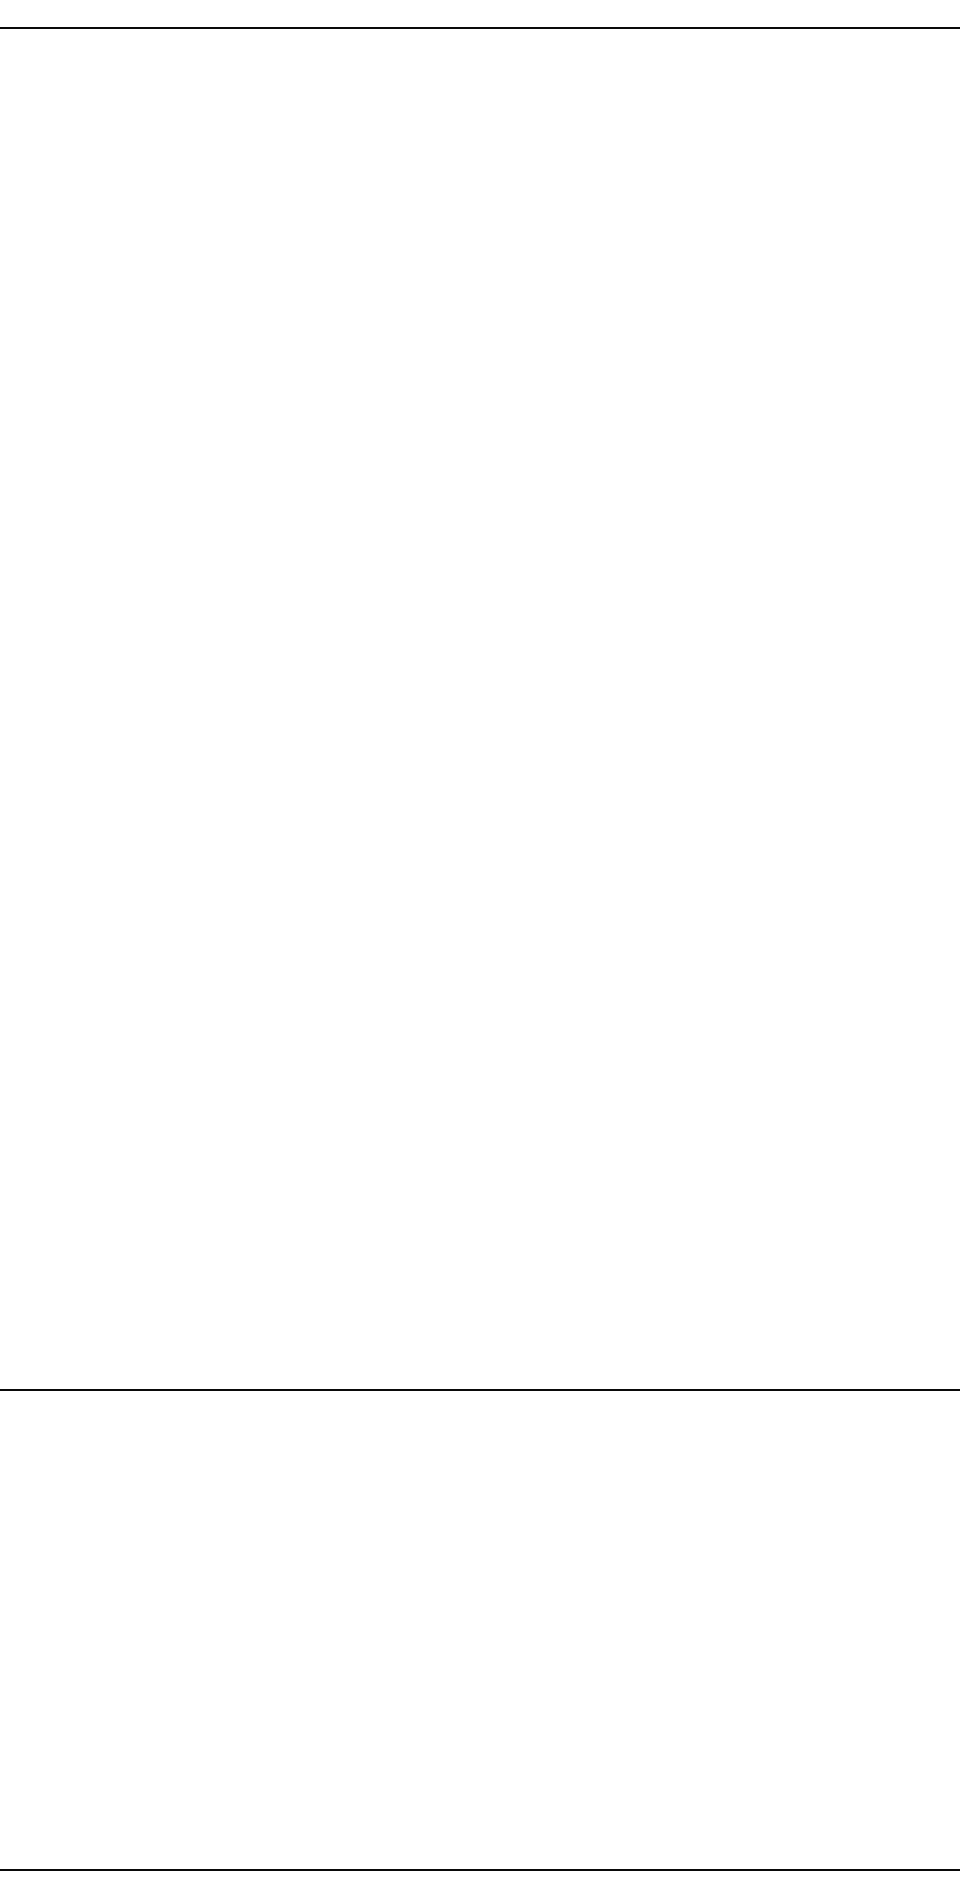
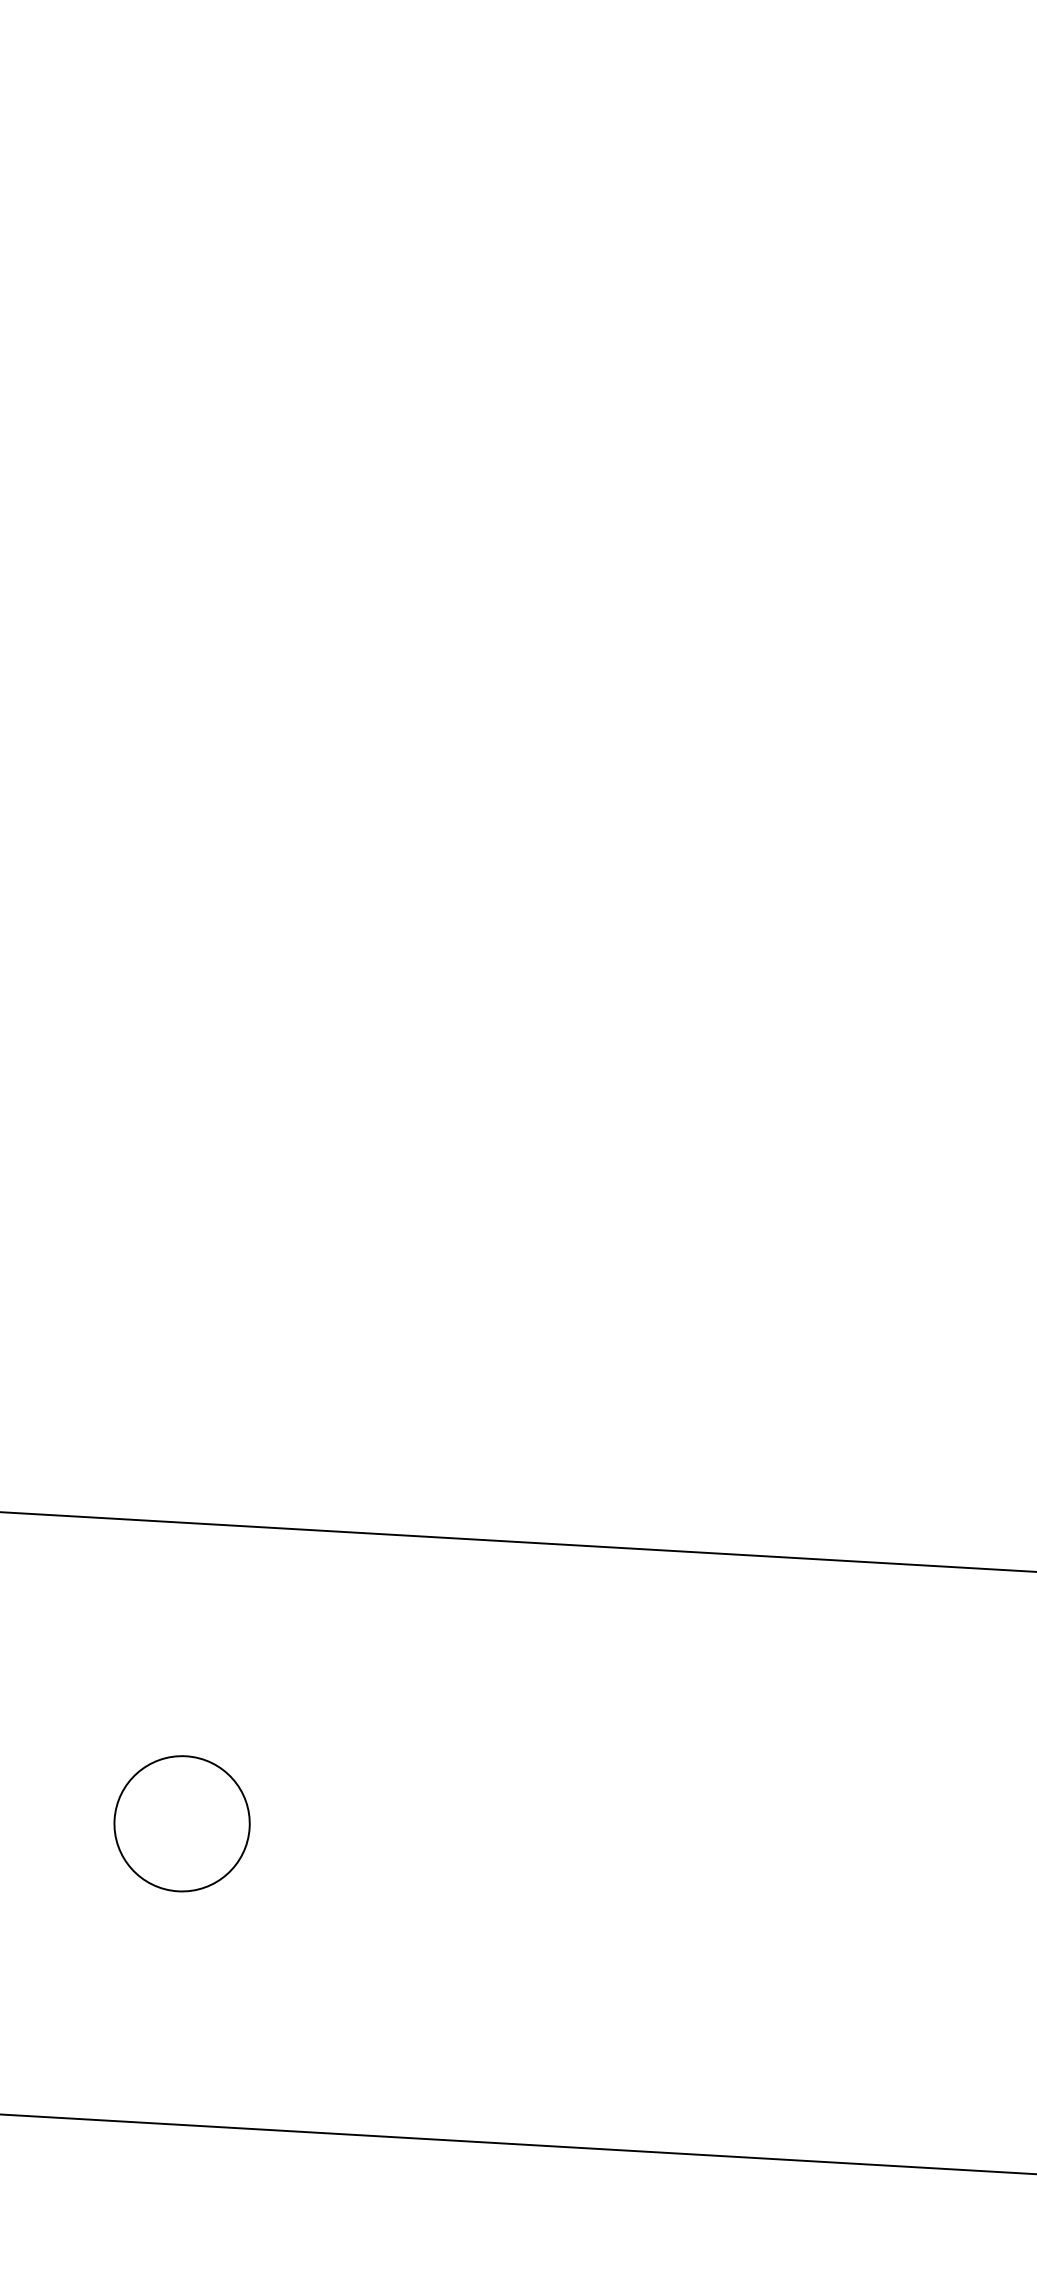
circle: (284, 1629) -> (182, 1823), added

